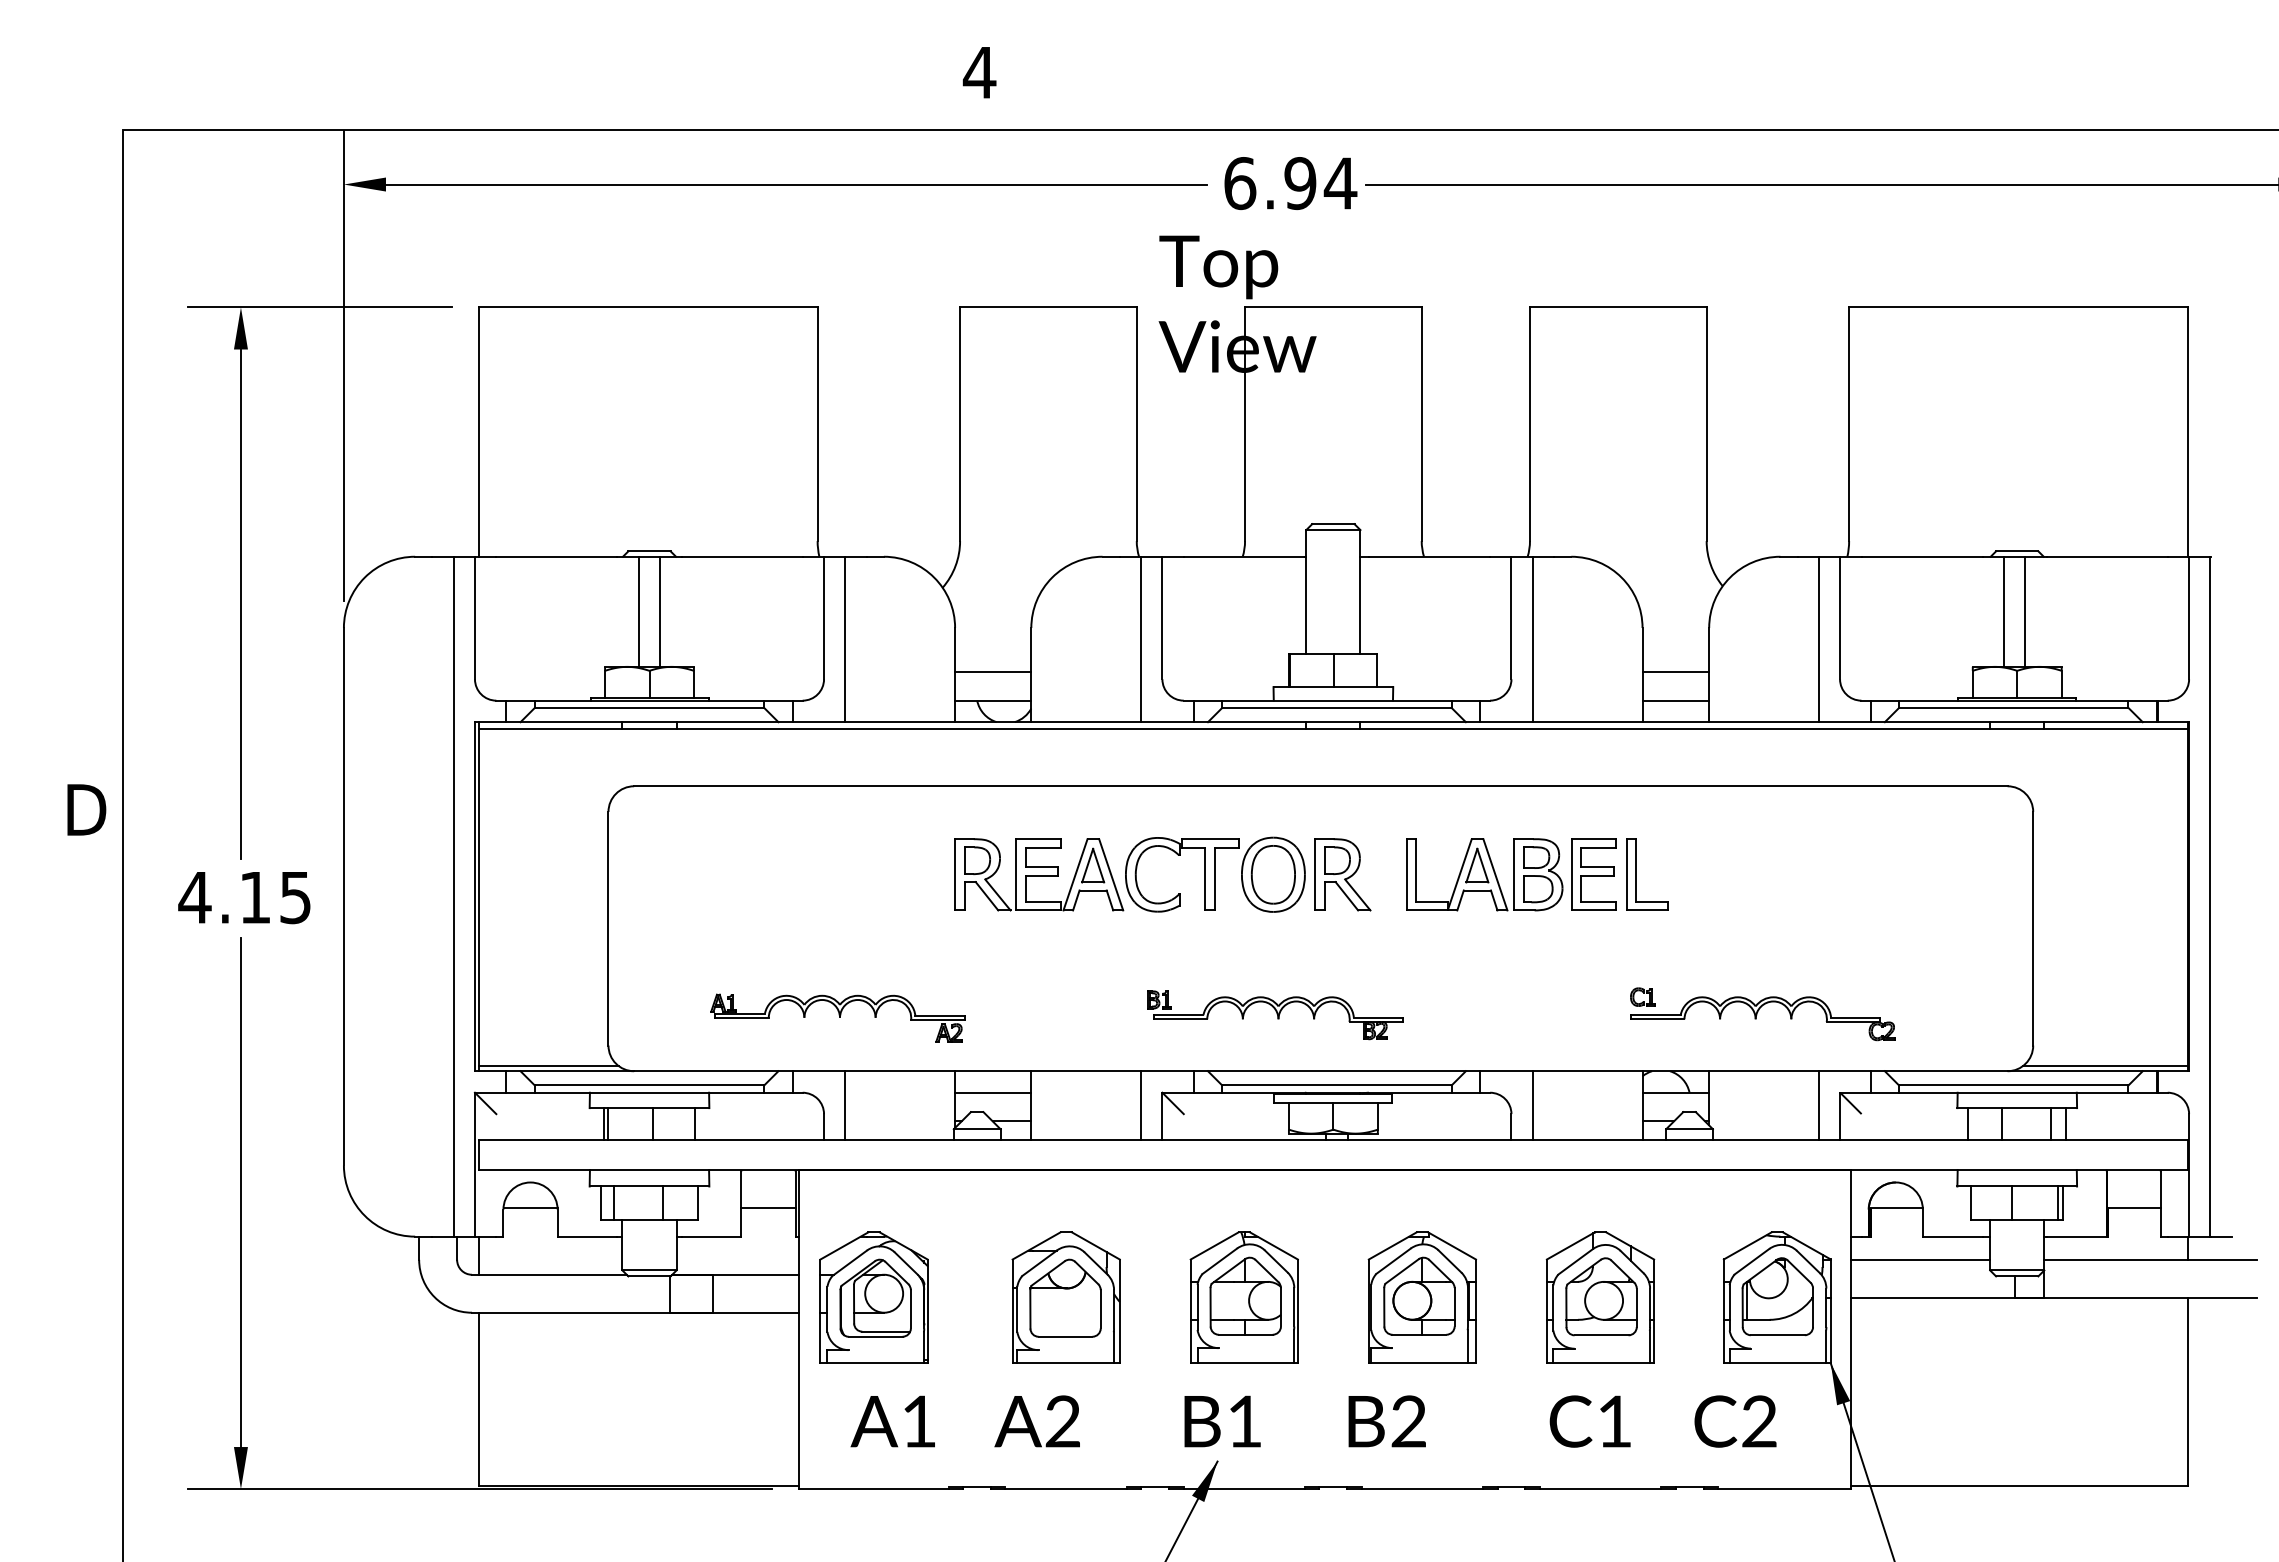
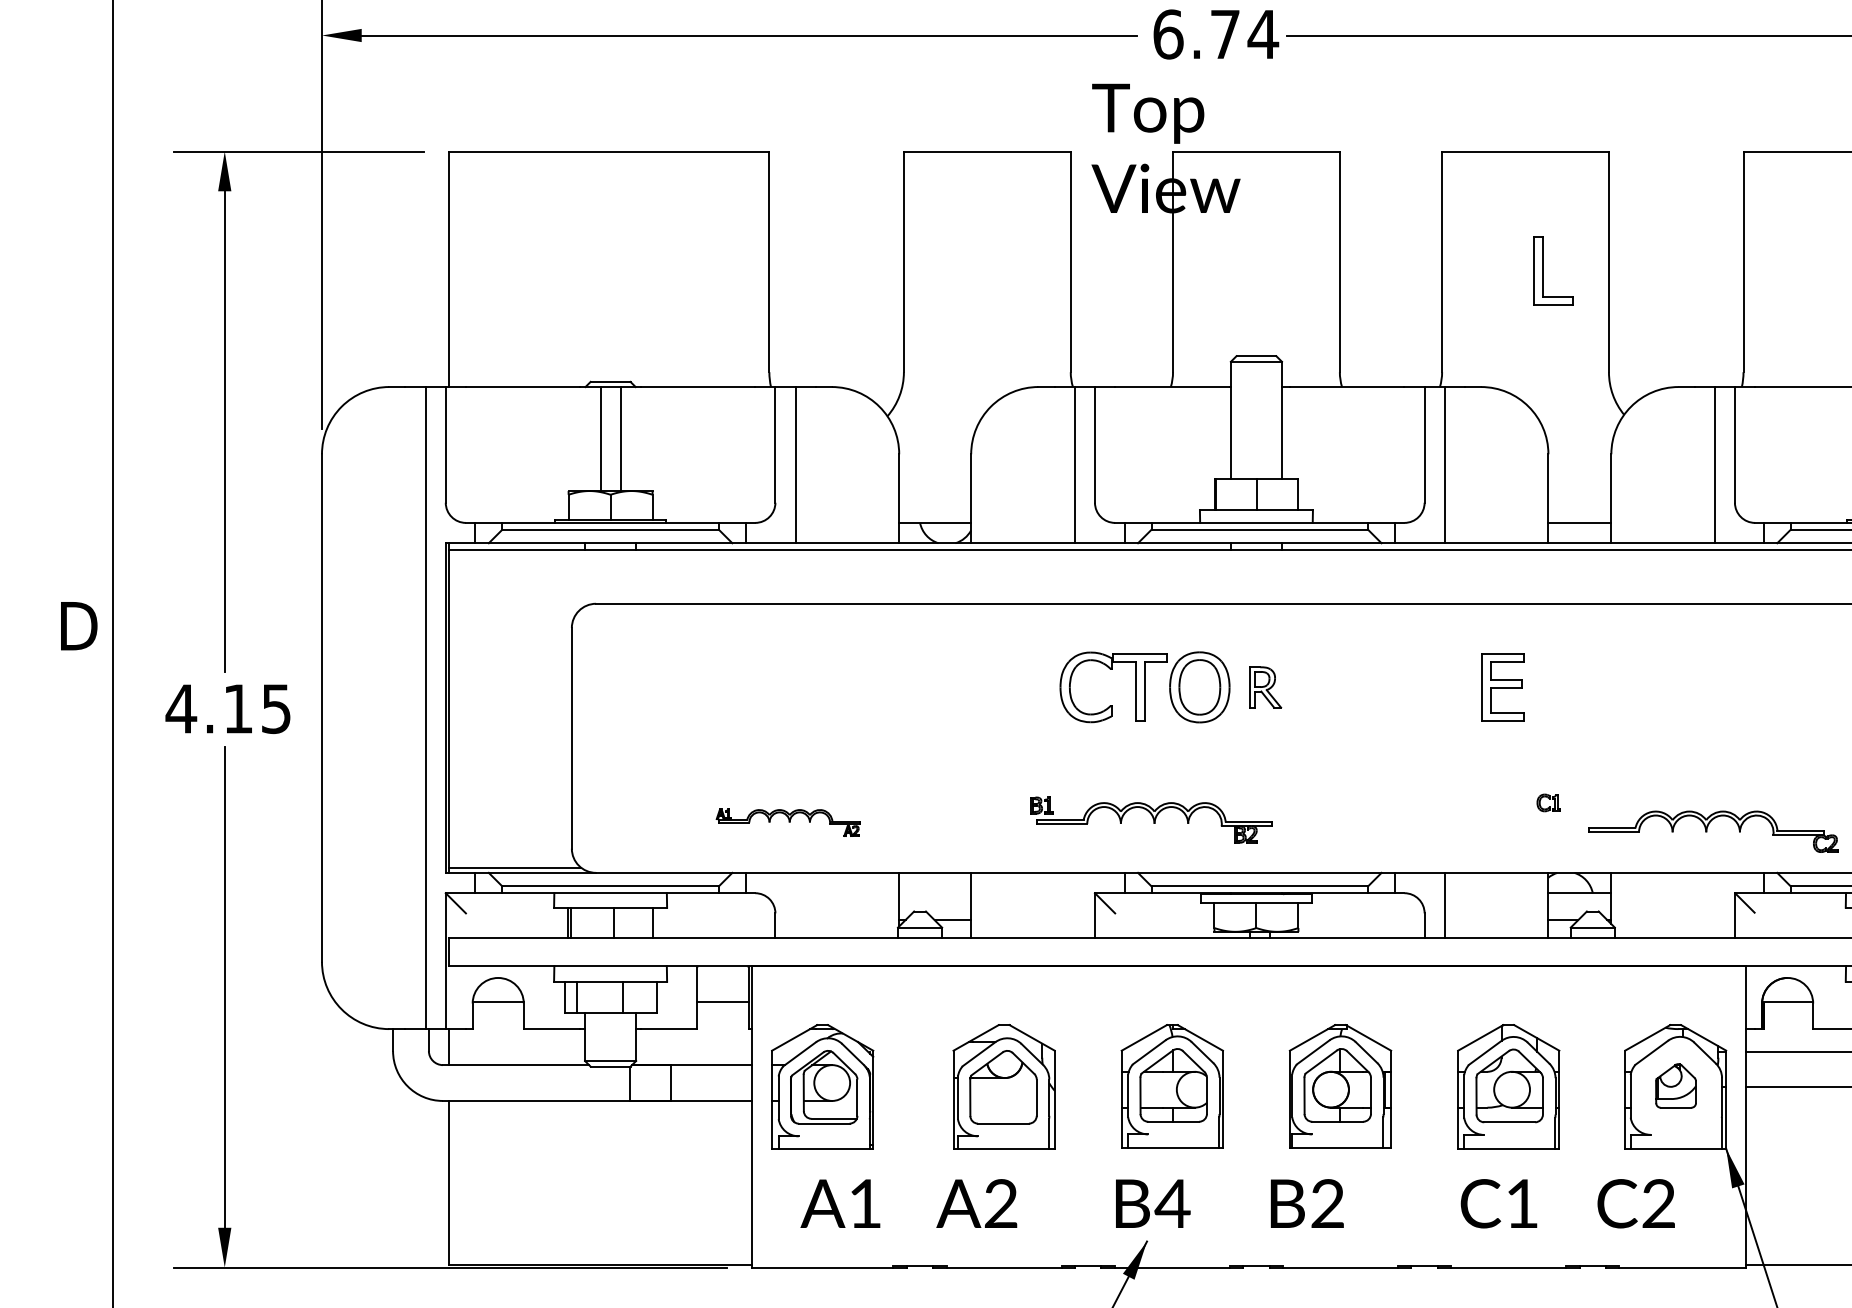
text: (1300, 183) -> (1225, 34), 6.94 -> 6.74
line: (993, 672) -> (935, 496), removed
line: (1675, 672) -> (1579, 496), removed
part: (1039, 874) -> (978, 687), removed
part: (1342, 874) -> (1265, 687), size x0.6
part: (1484, 874) -> (1399, 687), removed
part: (1636, 874) -> (1542, 270), moved
part: (1275, 1015) -> (1151, 820), moved
part: (837, 1017) -> (788, 822), size x0.6
part: (1762, 1018) -> (1712, 831), moved
line: (993, 1092) -> (935, 892), removed
line: (845, 1105) -> (795, 905), removed
line: (1141, 1105) -> (1075, 905), removed
line: (1818, 1105) -> (1714, 905), removed
part: (1777, 1296) -> (1675, 1085), size x0.6
text: (1244, 1421) -> (1172, 1203), B1 -> B4

